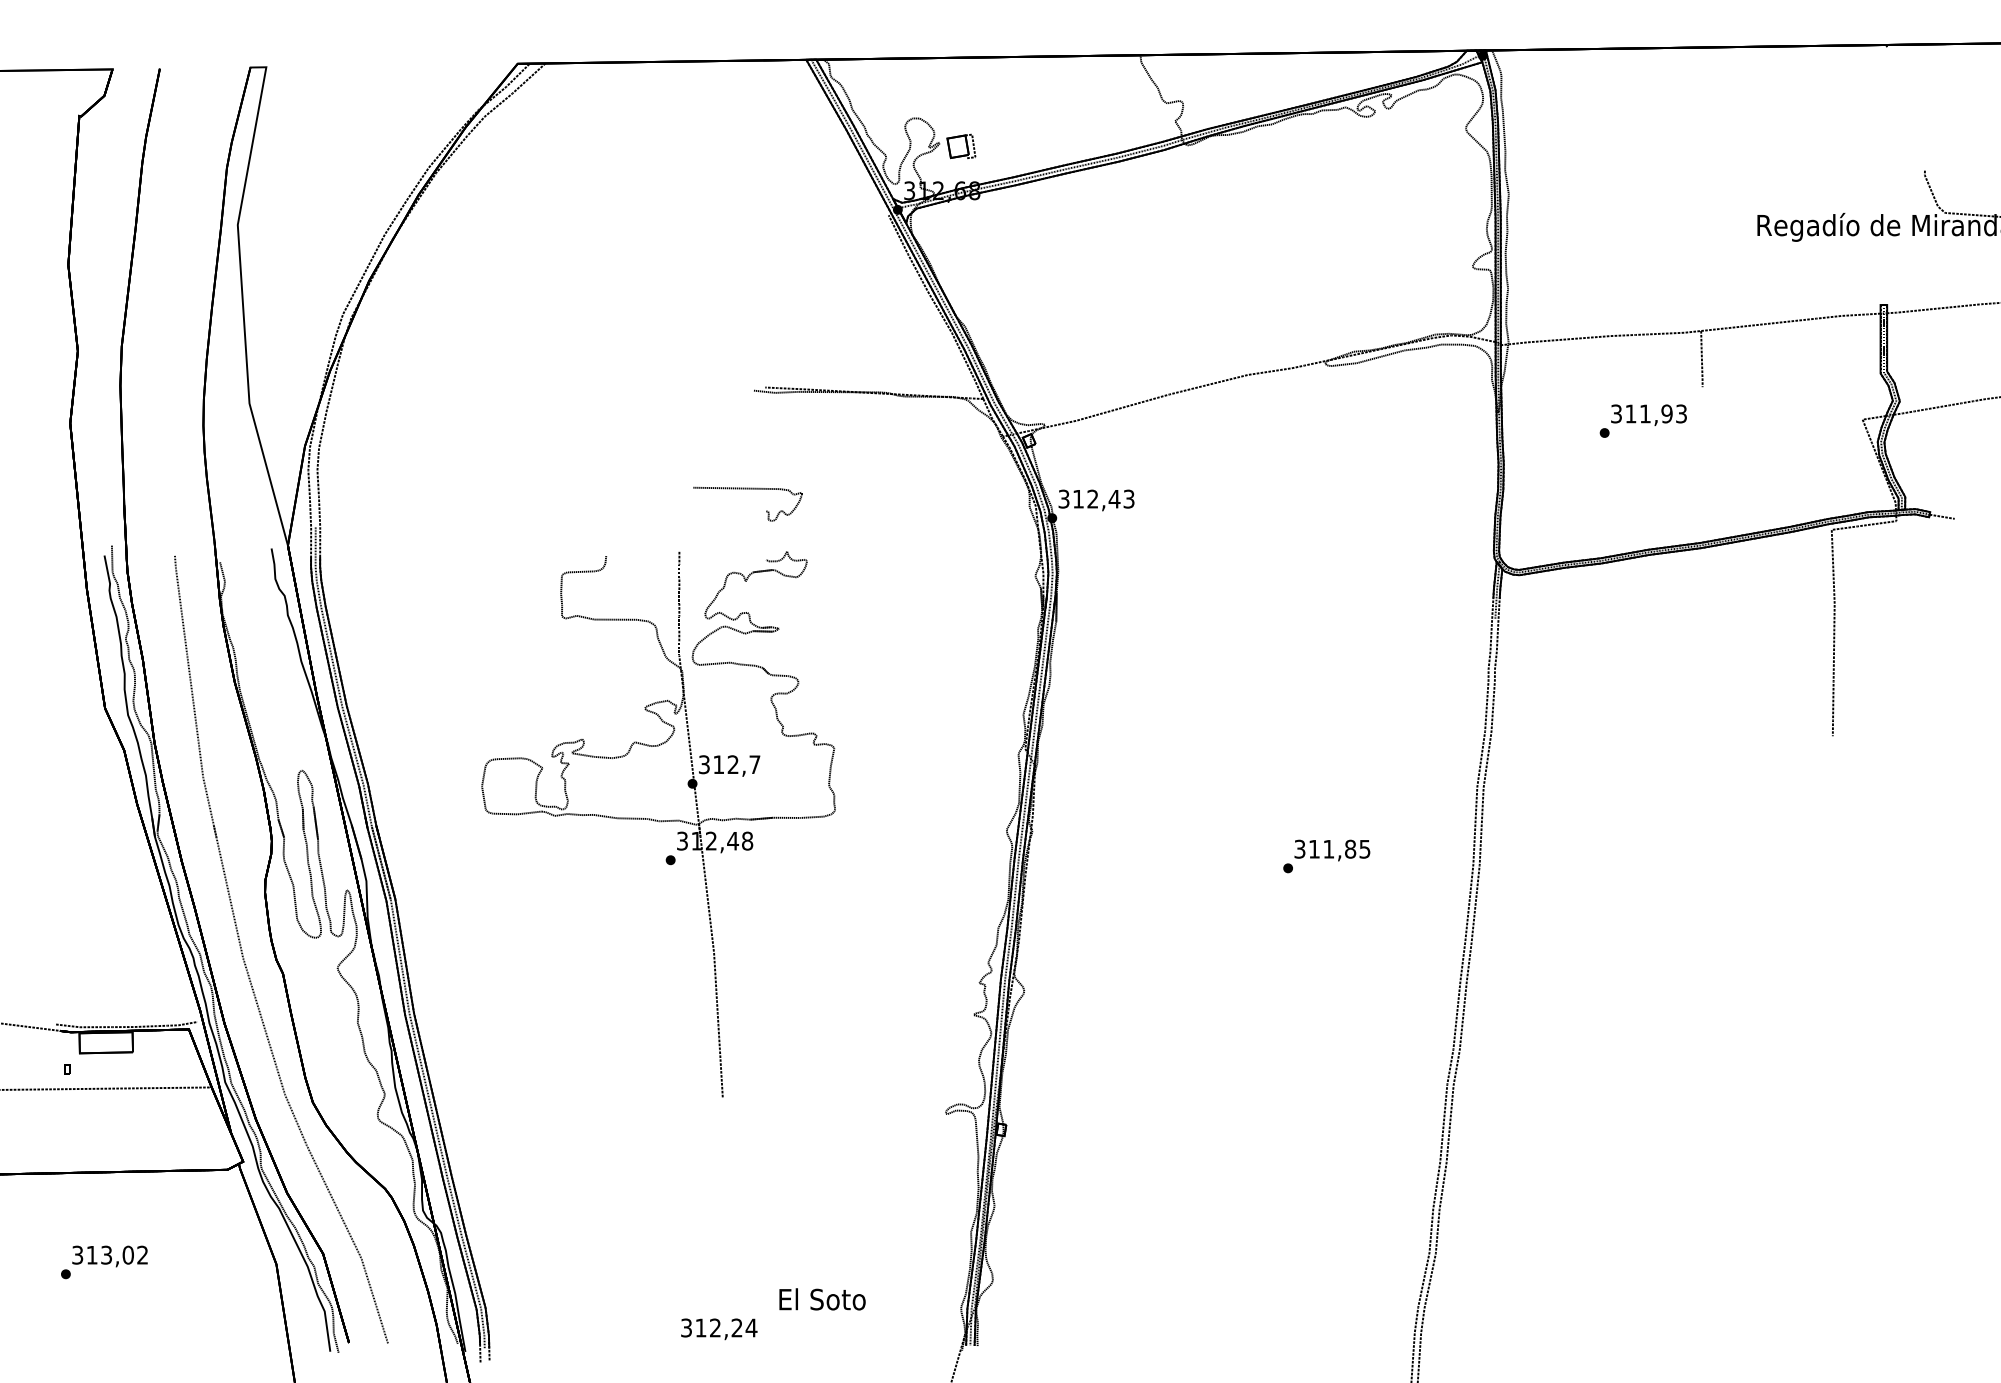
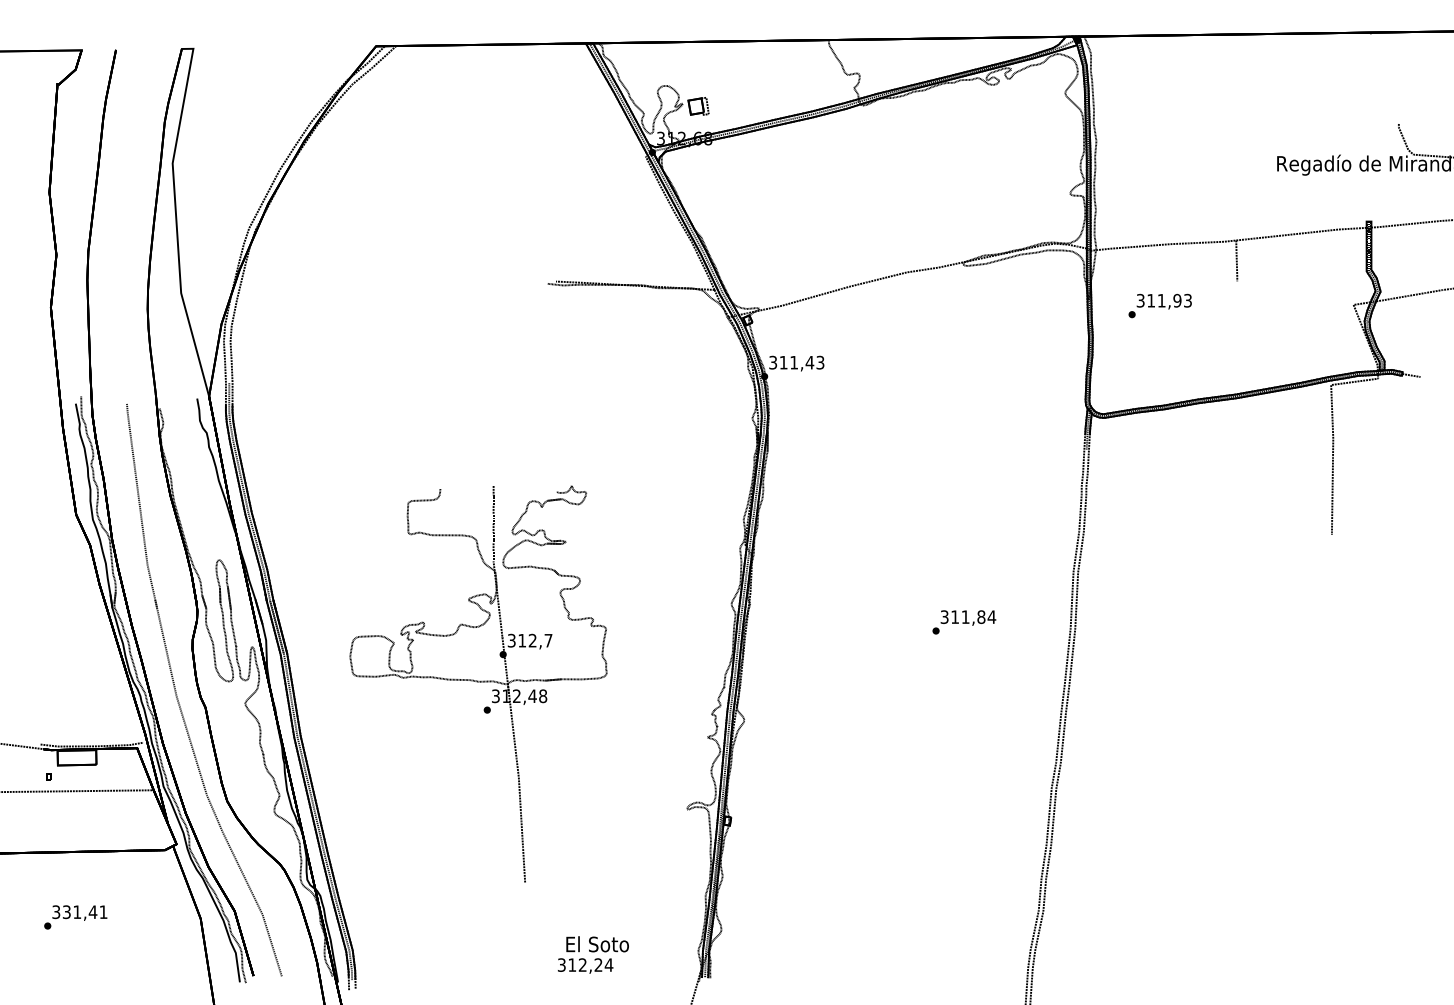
text: (1642, 420) -> (1159, 305), moved
curve: (748, 489) -> (543, 355), removed
text: (1091, 498) -> (793, 362), 312,43 -> 311,43
part: (658, 823) -> (478, 683), moved
text: (1364, 848) -> (991, 616), 311,85 -> 311,84
text: (116, 1255) -> (84, 912), 313,02 -> 331,41
text: (719, 1328) -> (585, 965), moved

